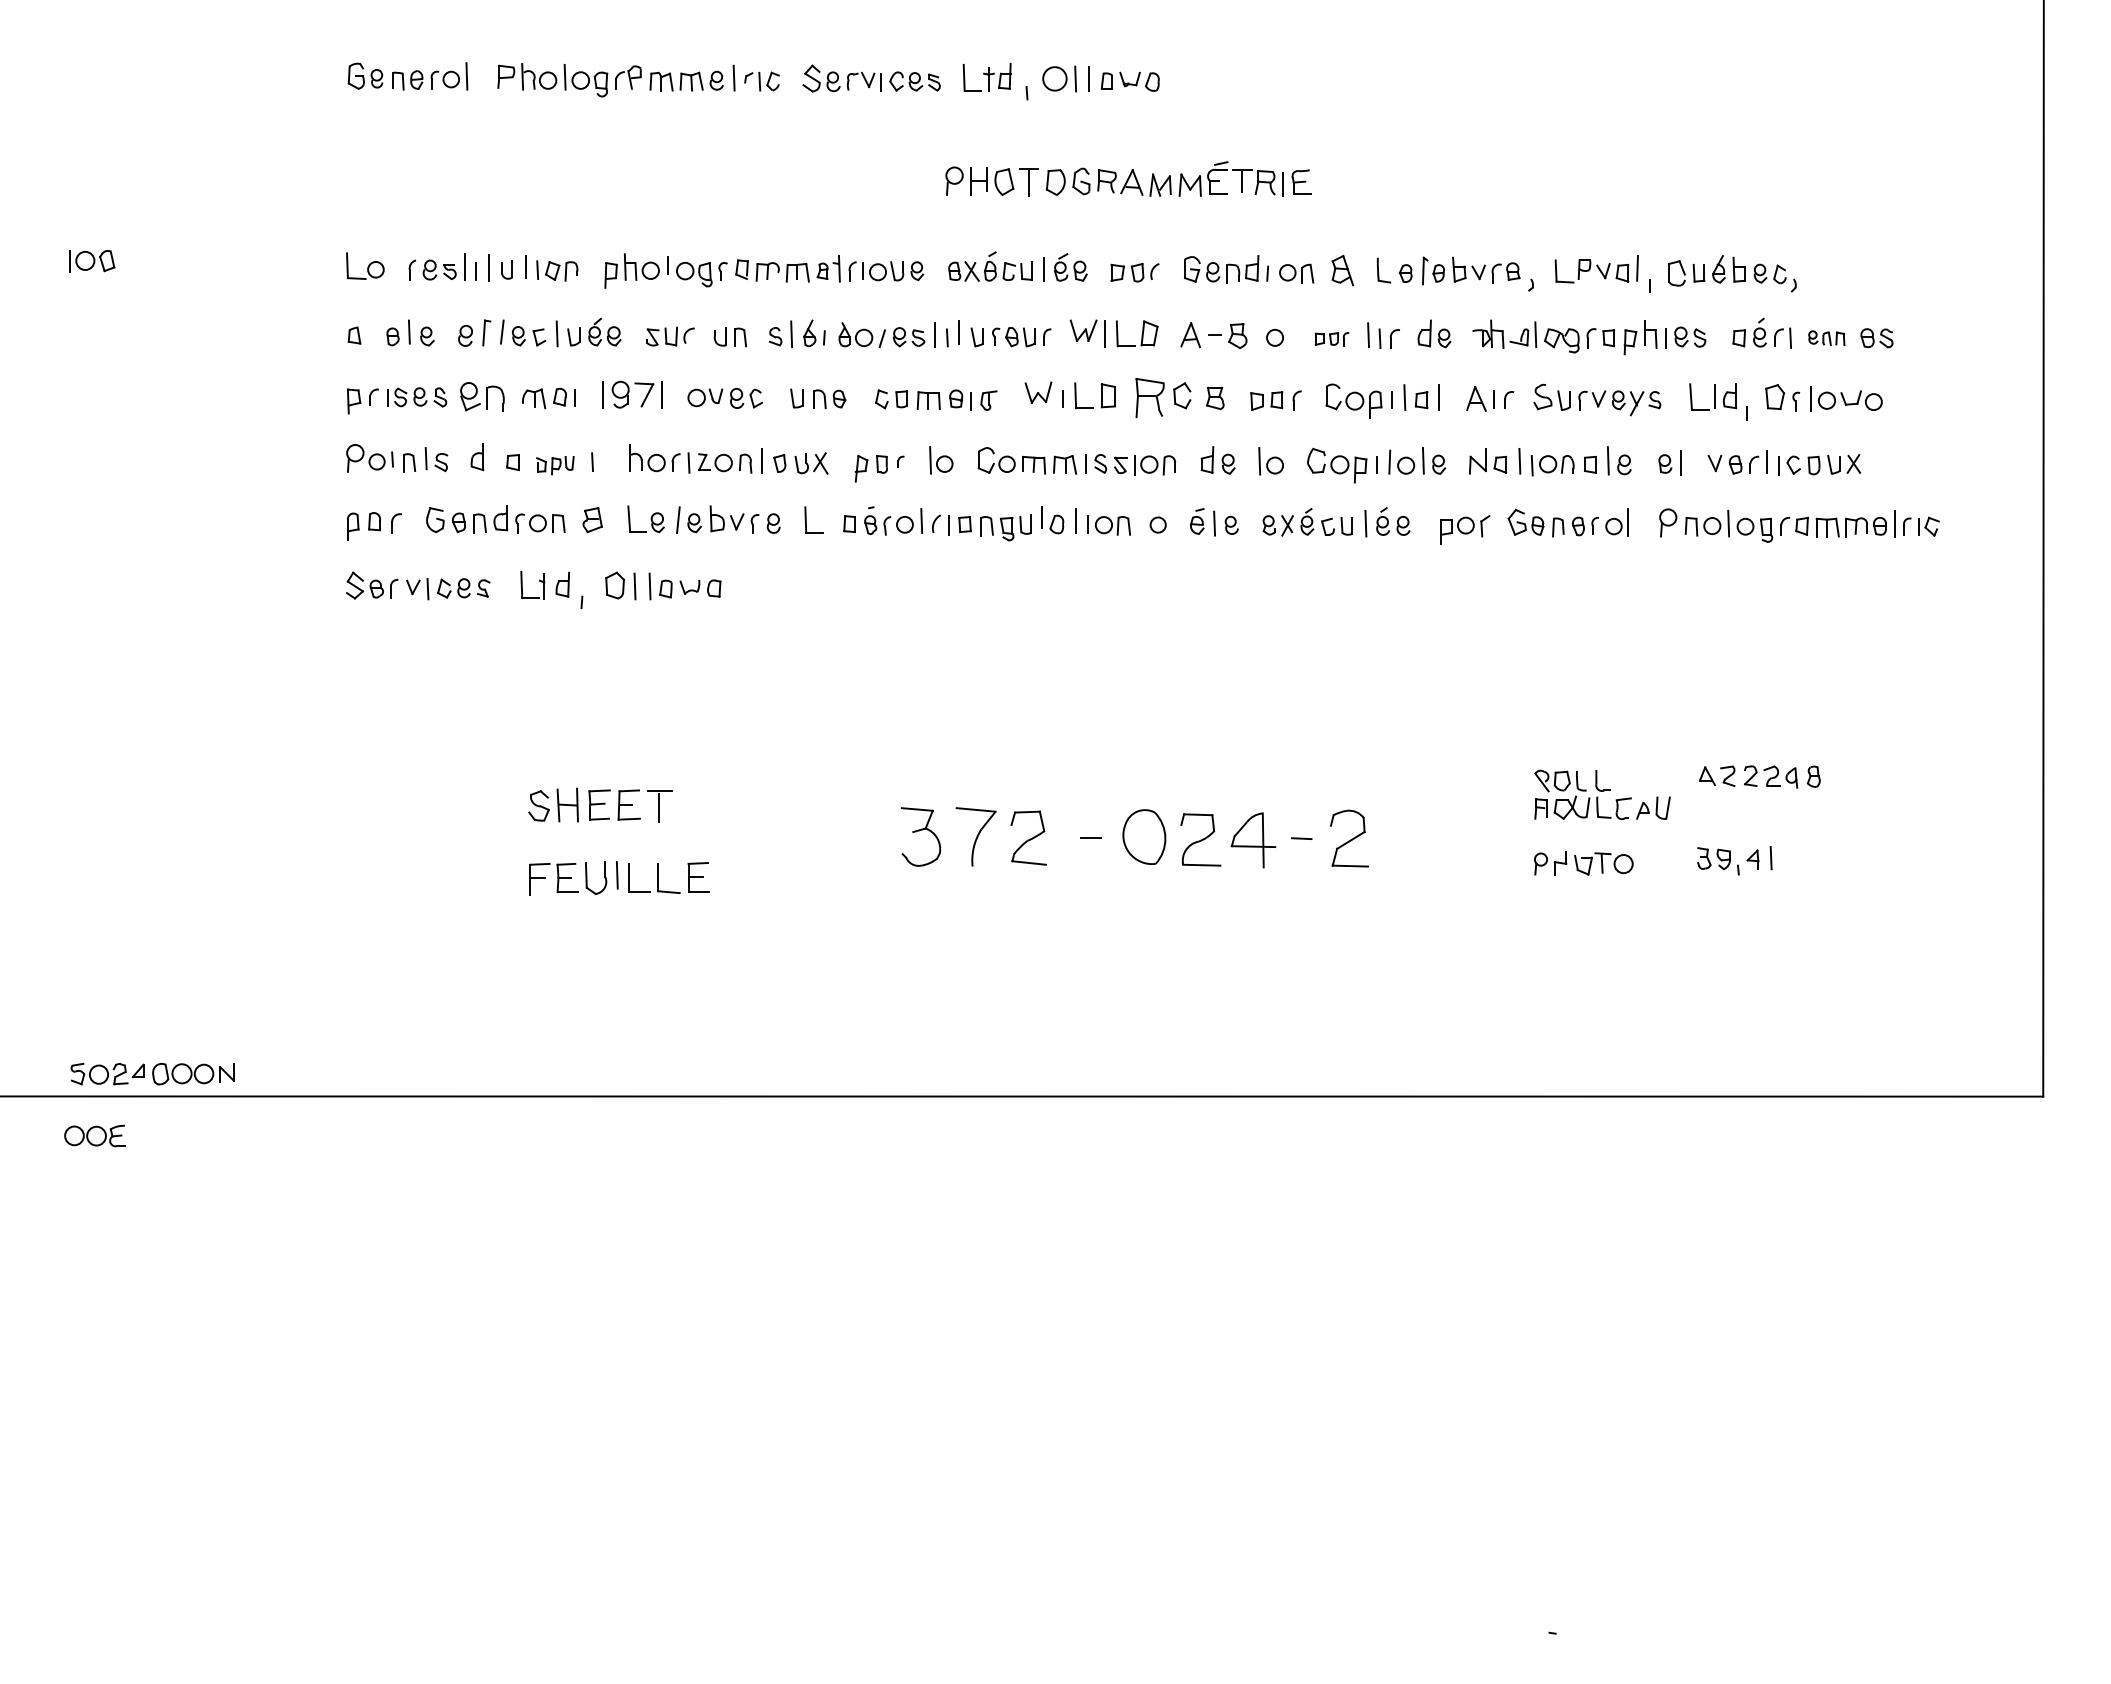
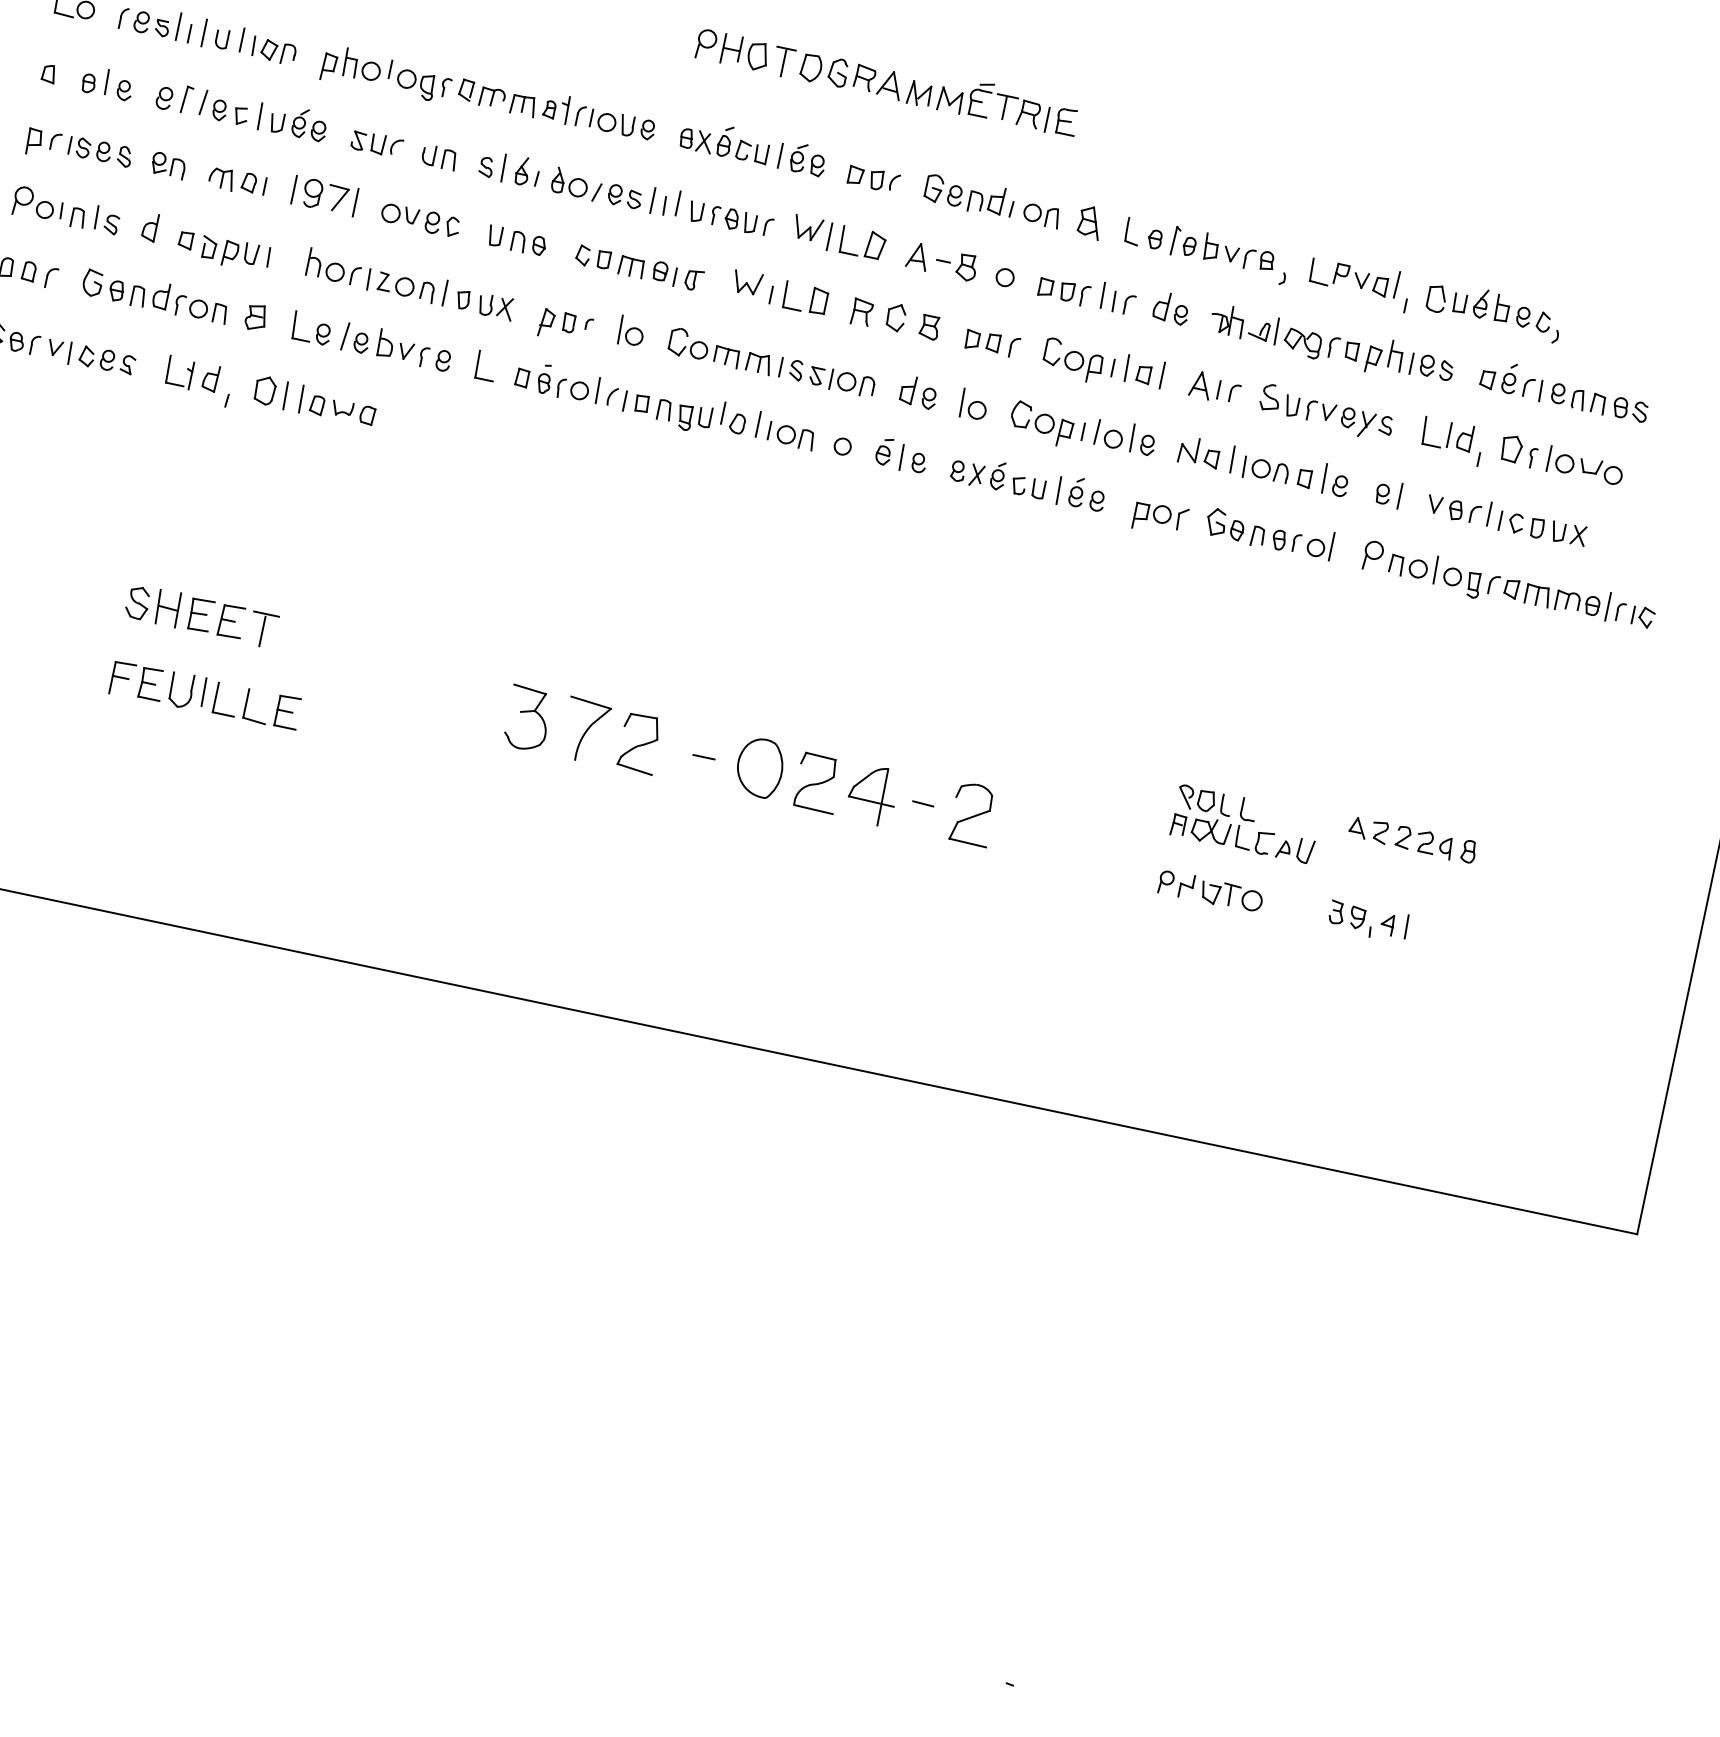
part: (1826, 337) -> (1578, 398), size x1.43
part: (1331, 339) -> (1063, 291), size x1.43
part: (482, 396) -> (168, 165), size x0.71
part: (1149, 397) -> (861, 312), size x0.62
part: (555, 465) -> (229, 252), size x1.43

